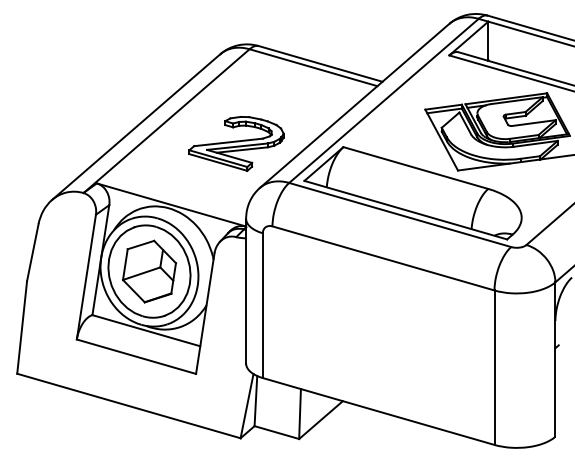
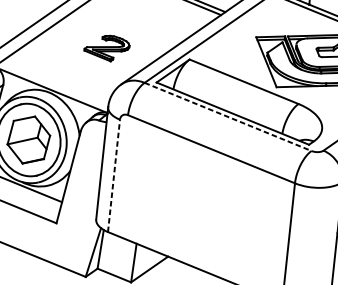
part: (236, 143) -> (107, 47), size x0.6
line: (400, 215) -> (228, 117), solid -> dashed
line: (262, 305) -> (113, 175), solid -> dashed

